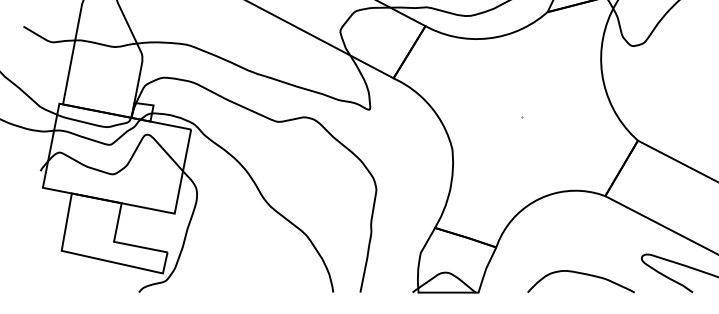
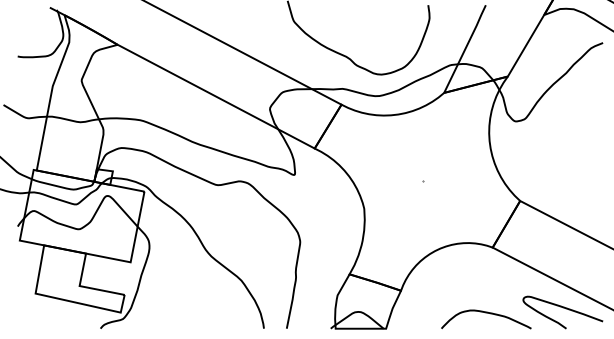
curve: (581, 274) -> (486, 313), moved

